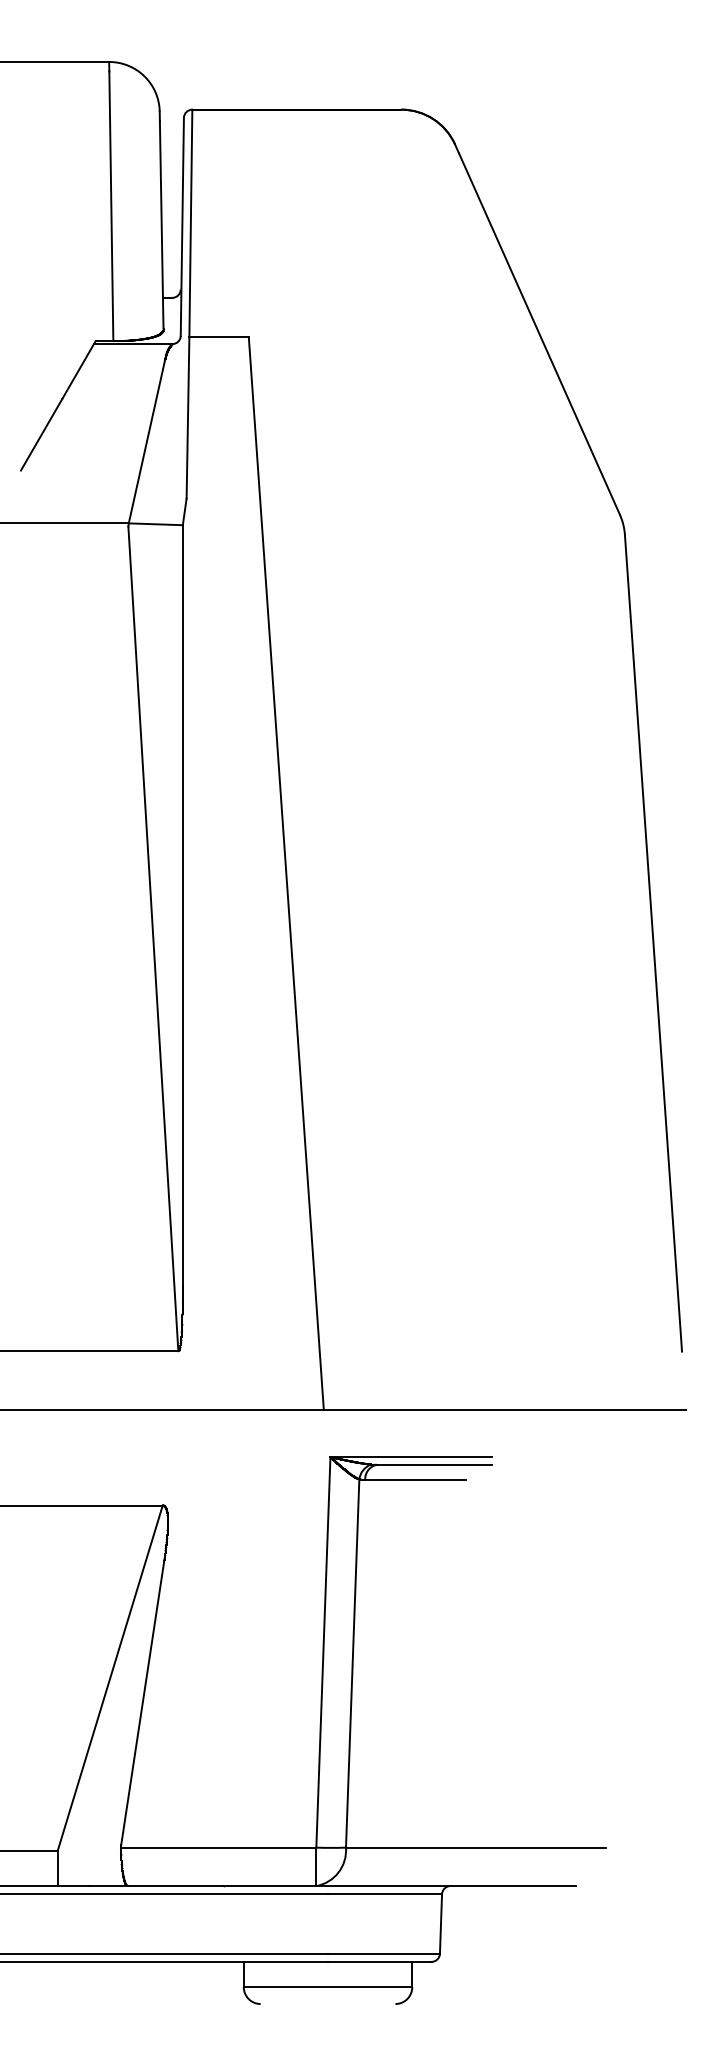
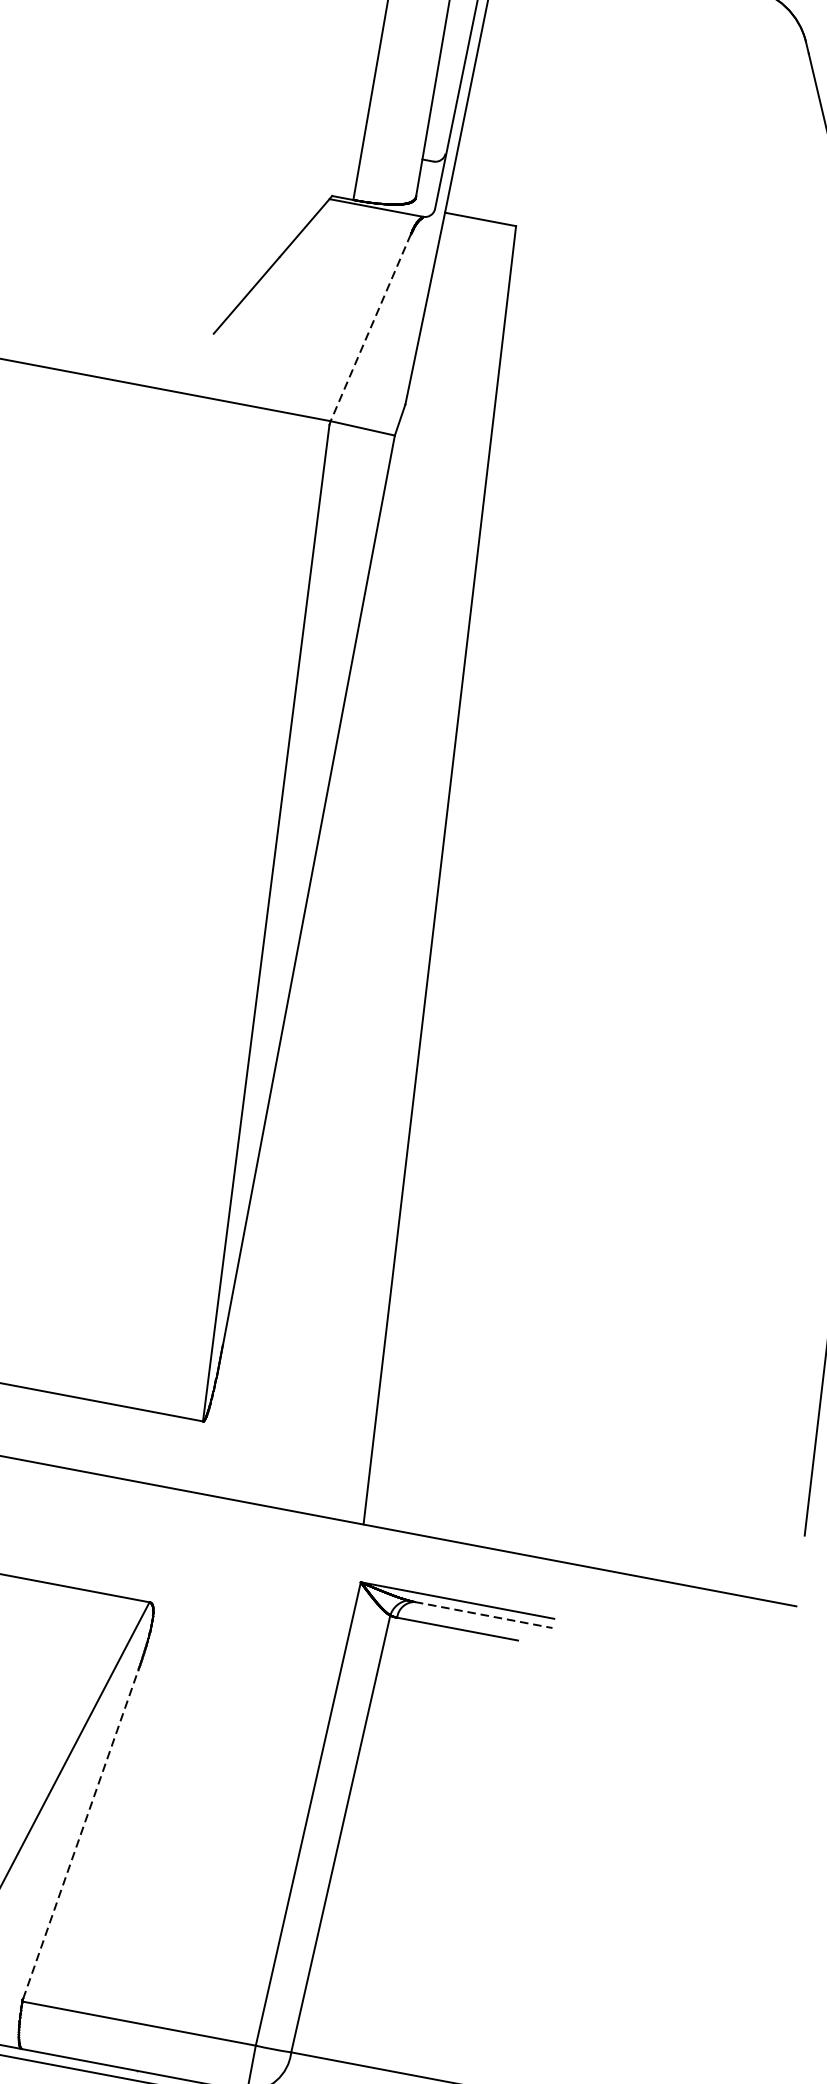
line: (146, 441) -> (370, 327), solid -> dashed
line: (434, 1464) -> (483, 1614), solid -> dashed
line: (142, 1703) -> (80, 1834), solid -> dashed

